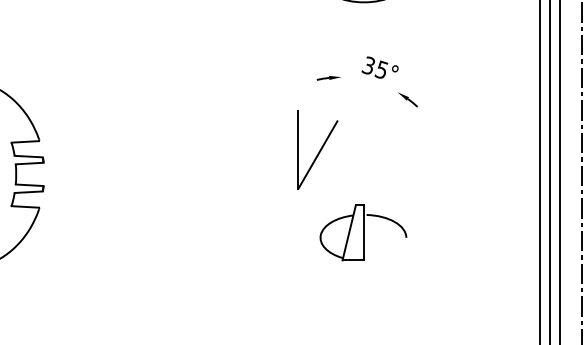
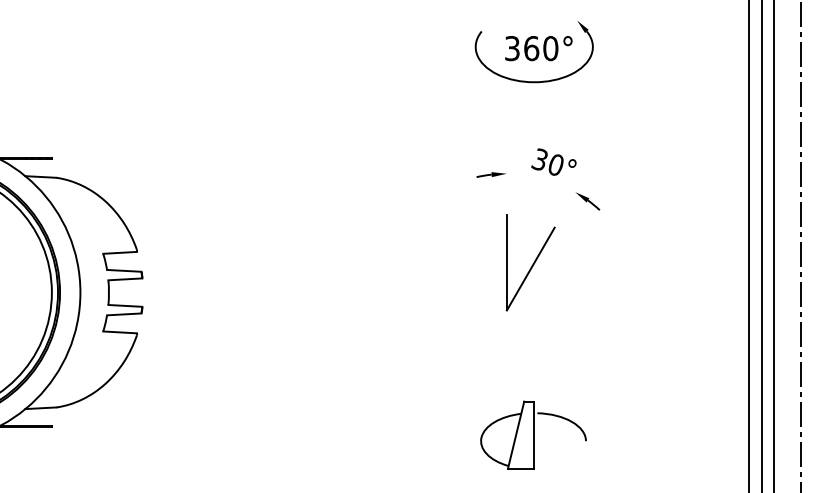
text: (381, 69) -> (555, 164), 35° -> 30°
part: (317, 149) -> (530, 262), moved
part: (363, 232) -> (533, 434), moved

